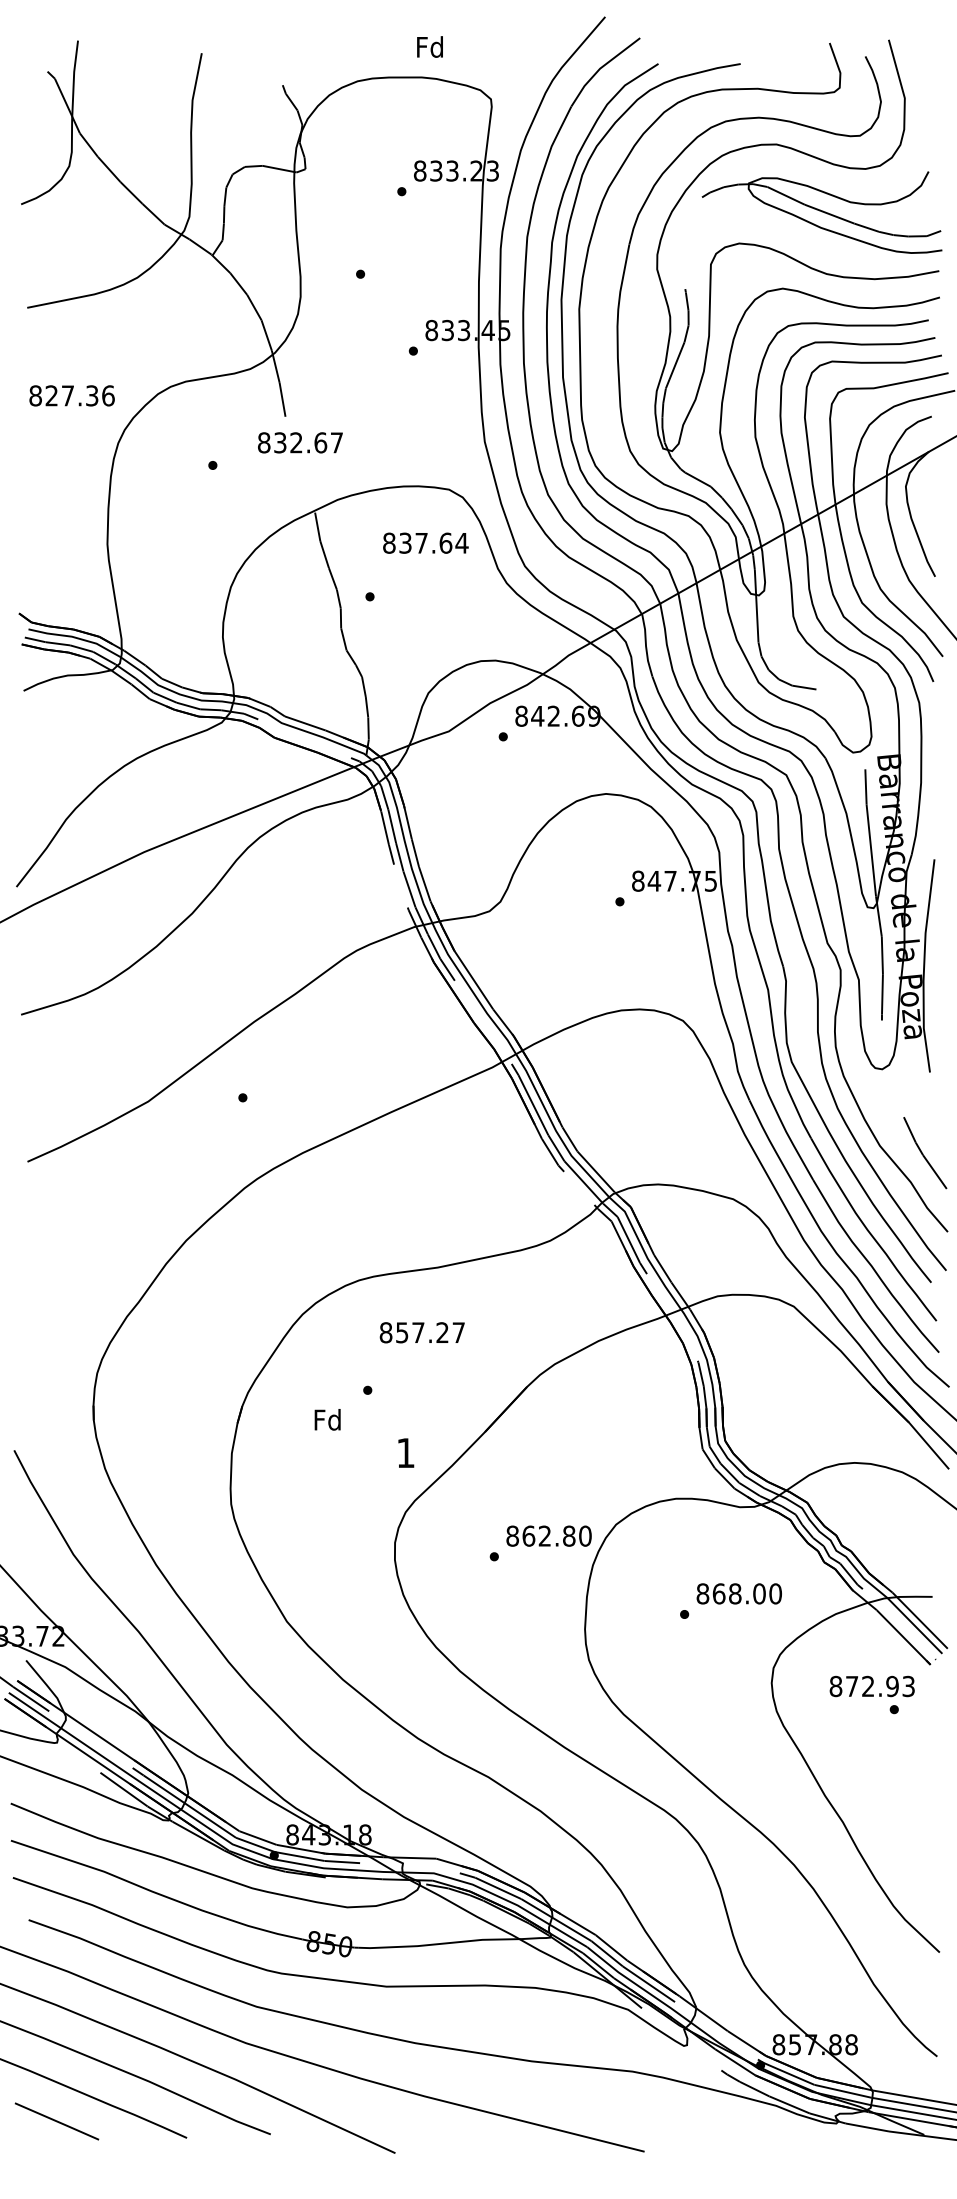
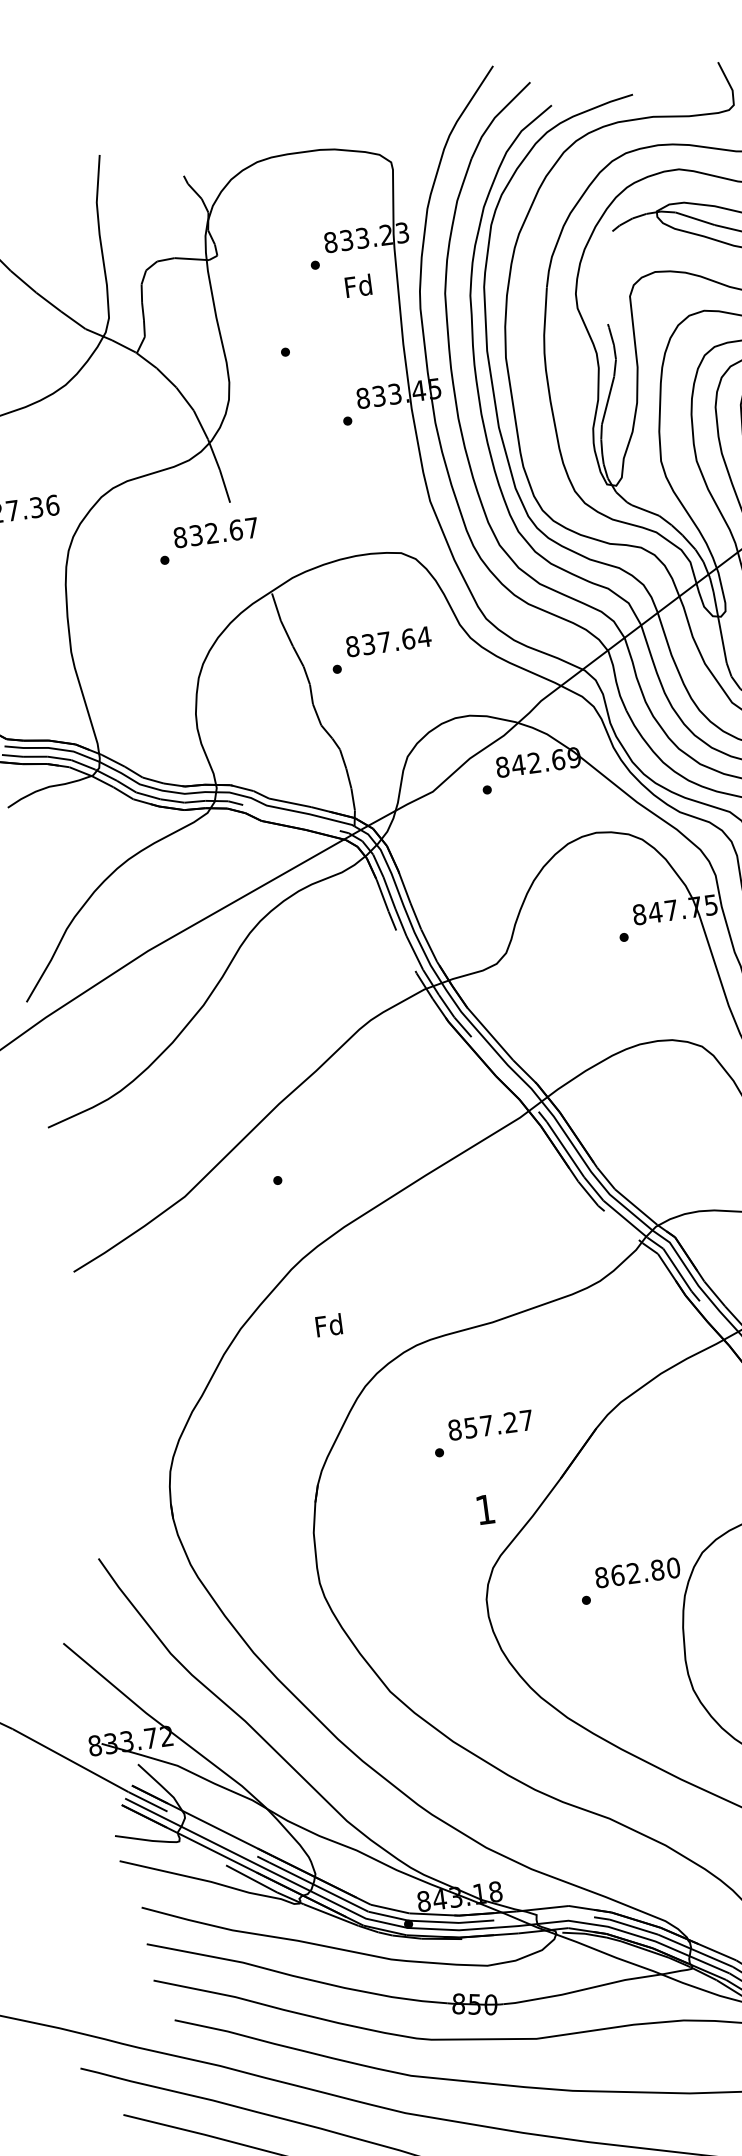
text: (429, 46) -> (357, 285), moved
text: (300, 442) -> (216, 532), moved
text: (425, 542) -> (388, 641), moved
text: (421, 1332) -> (489, 1425), moved
text: (327, 1419) -> (328, 1325), moved

